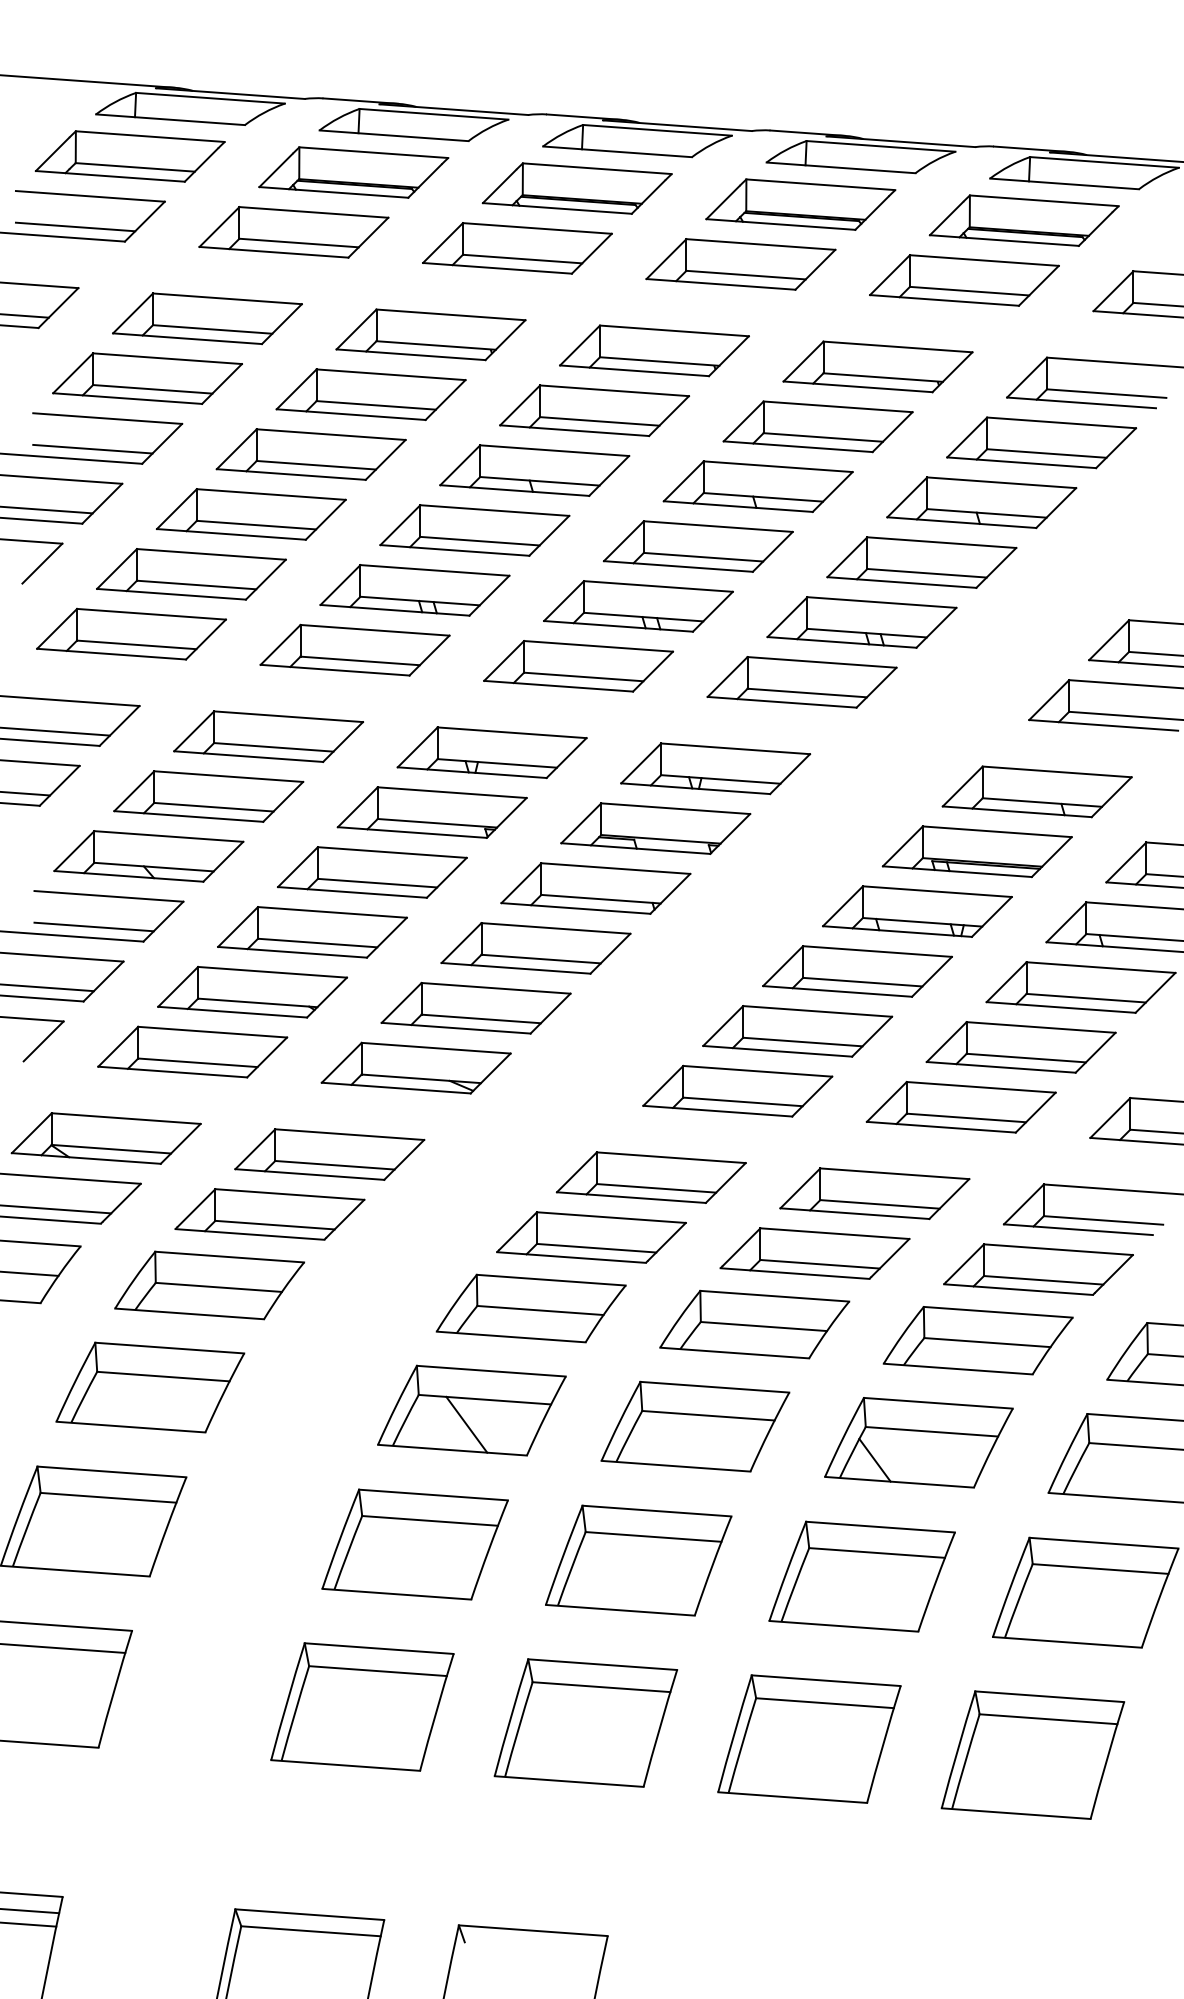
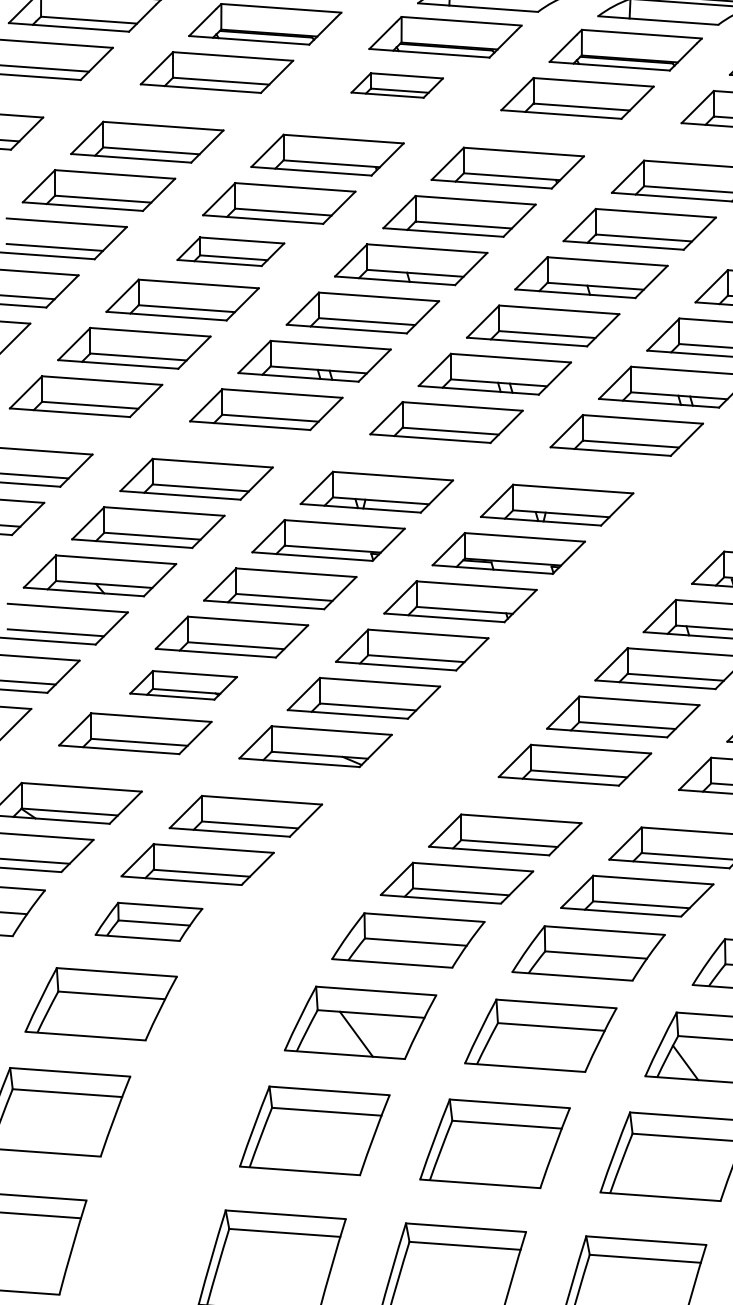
part: (517, 248) -> (397, 85), size x0.6
part: (310, 454) -> (230, 251), size x0.7
part: (252, 991) -> (183, 684), size x0.7
part: (209, 1285) -> (148, 921), size x0.7

